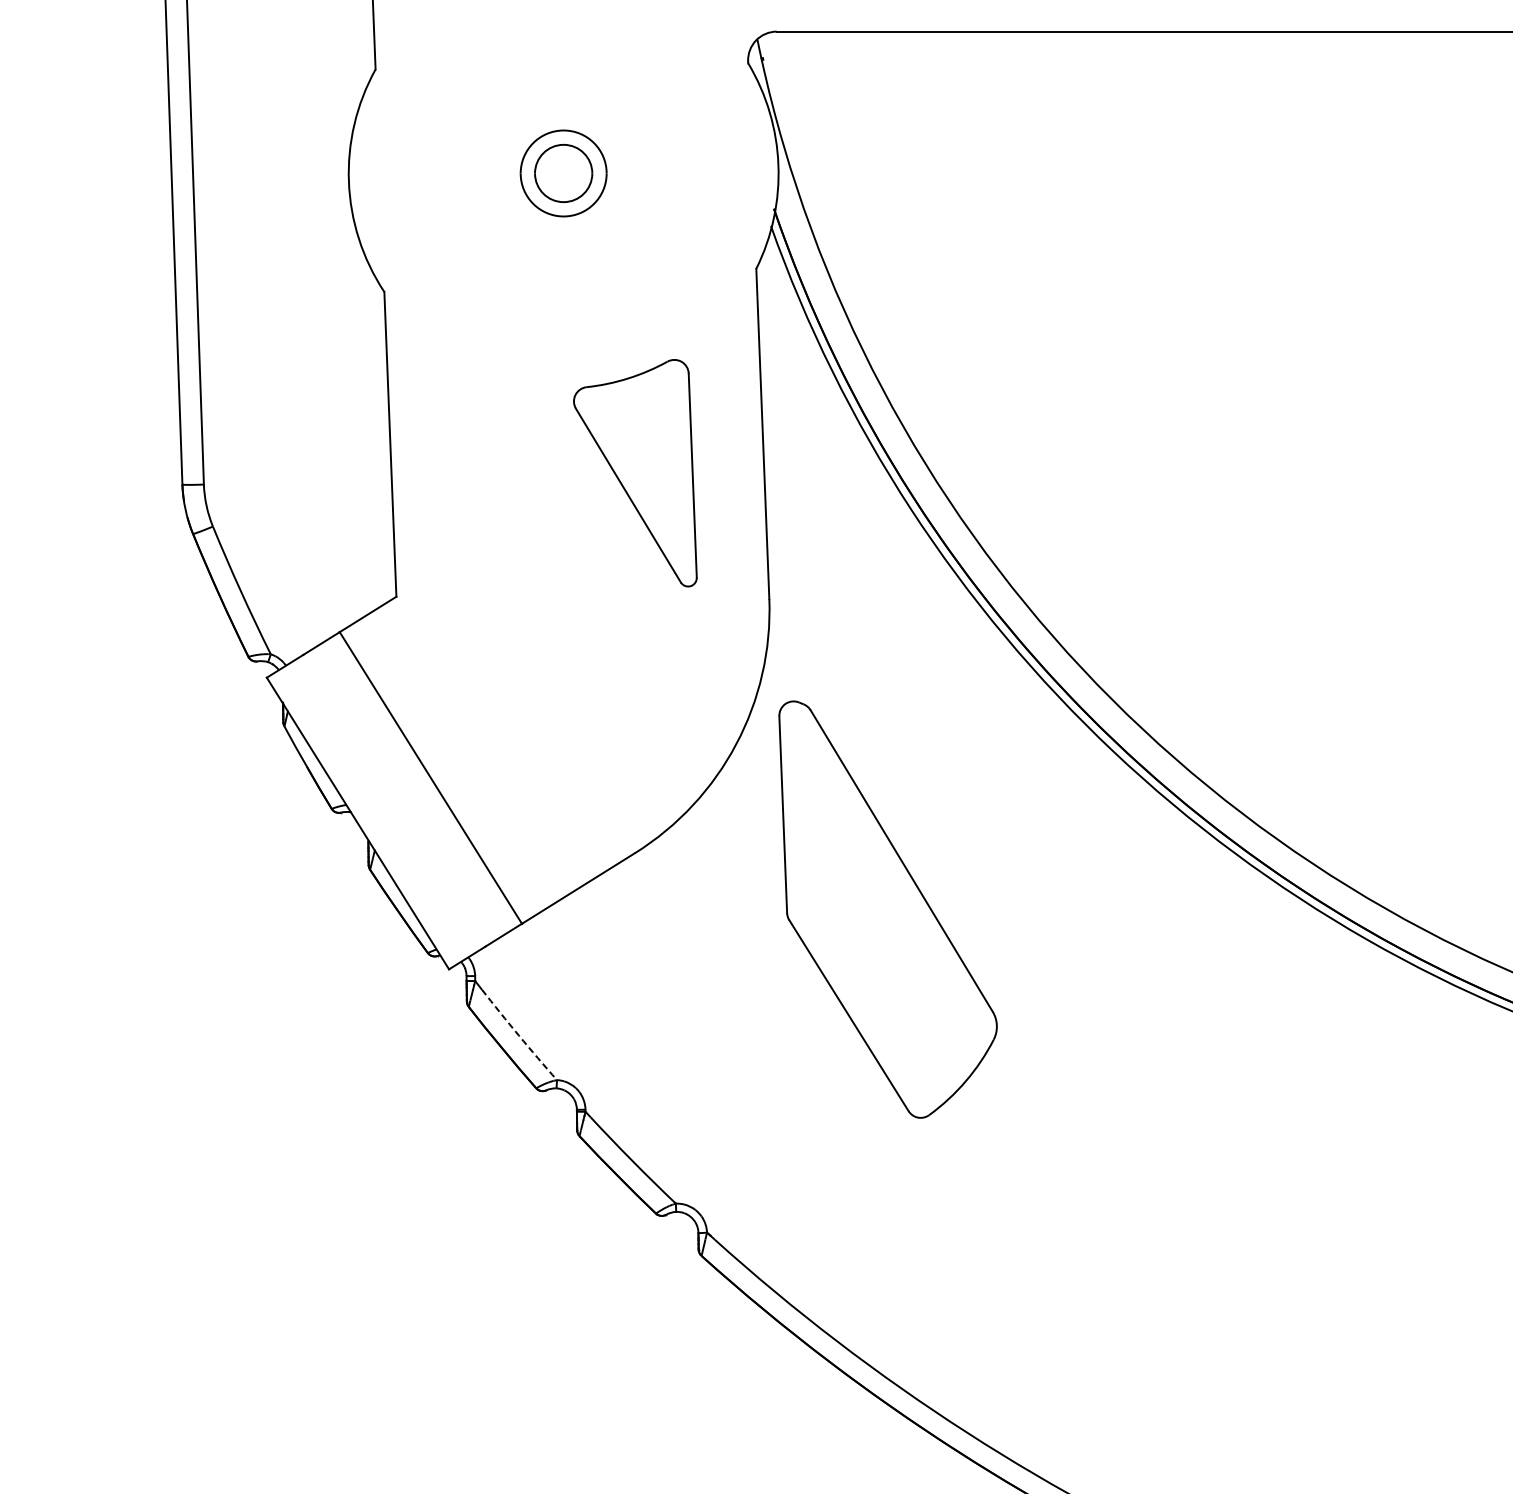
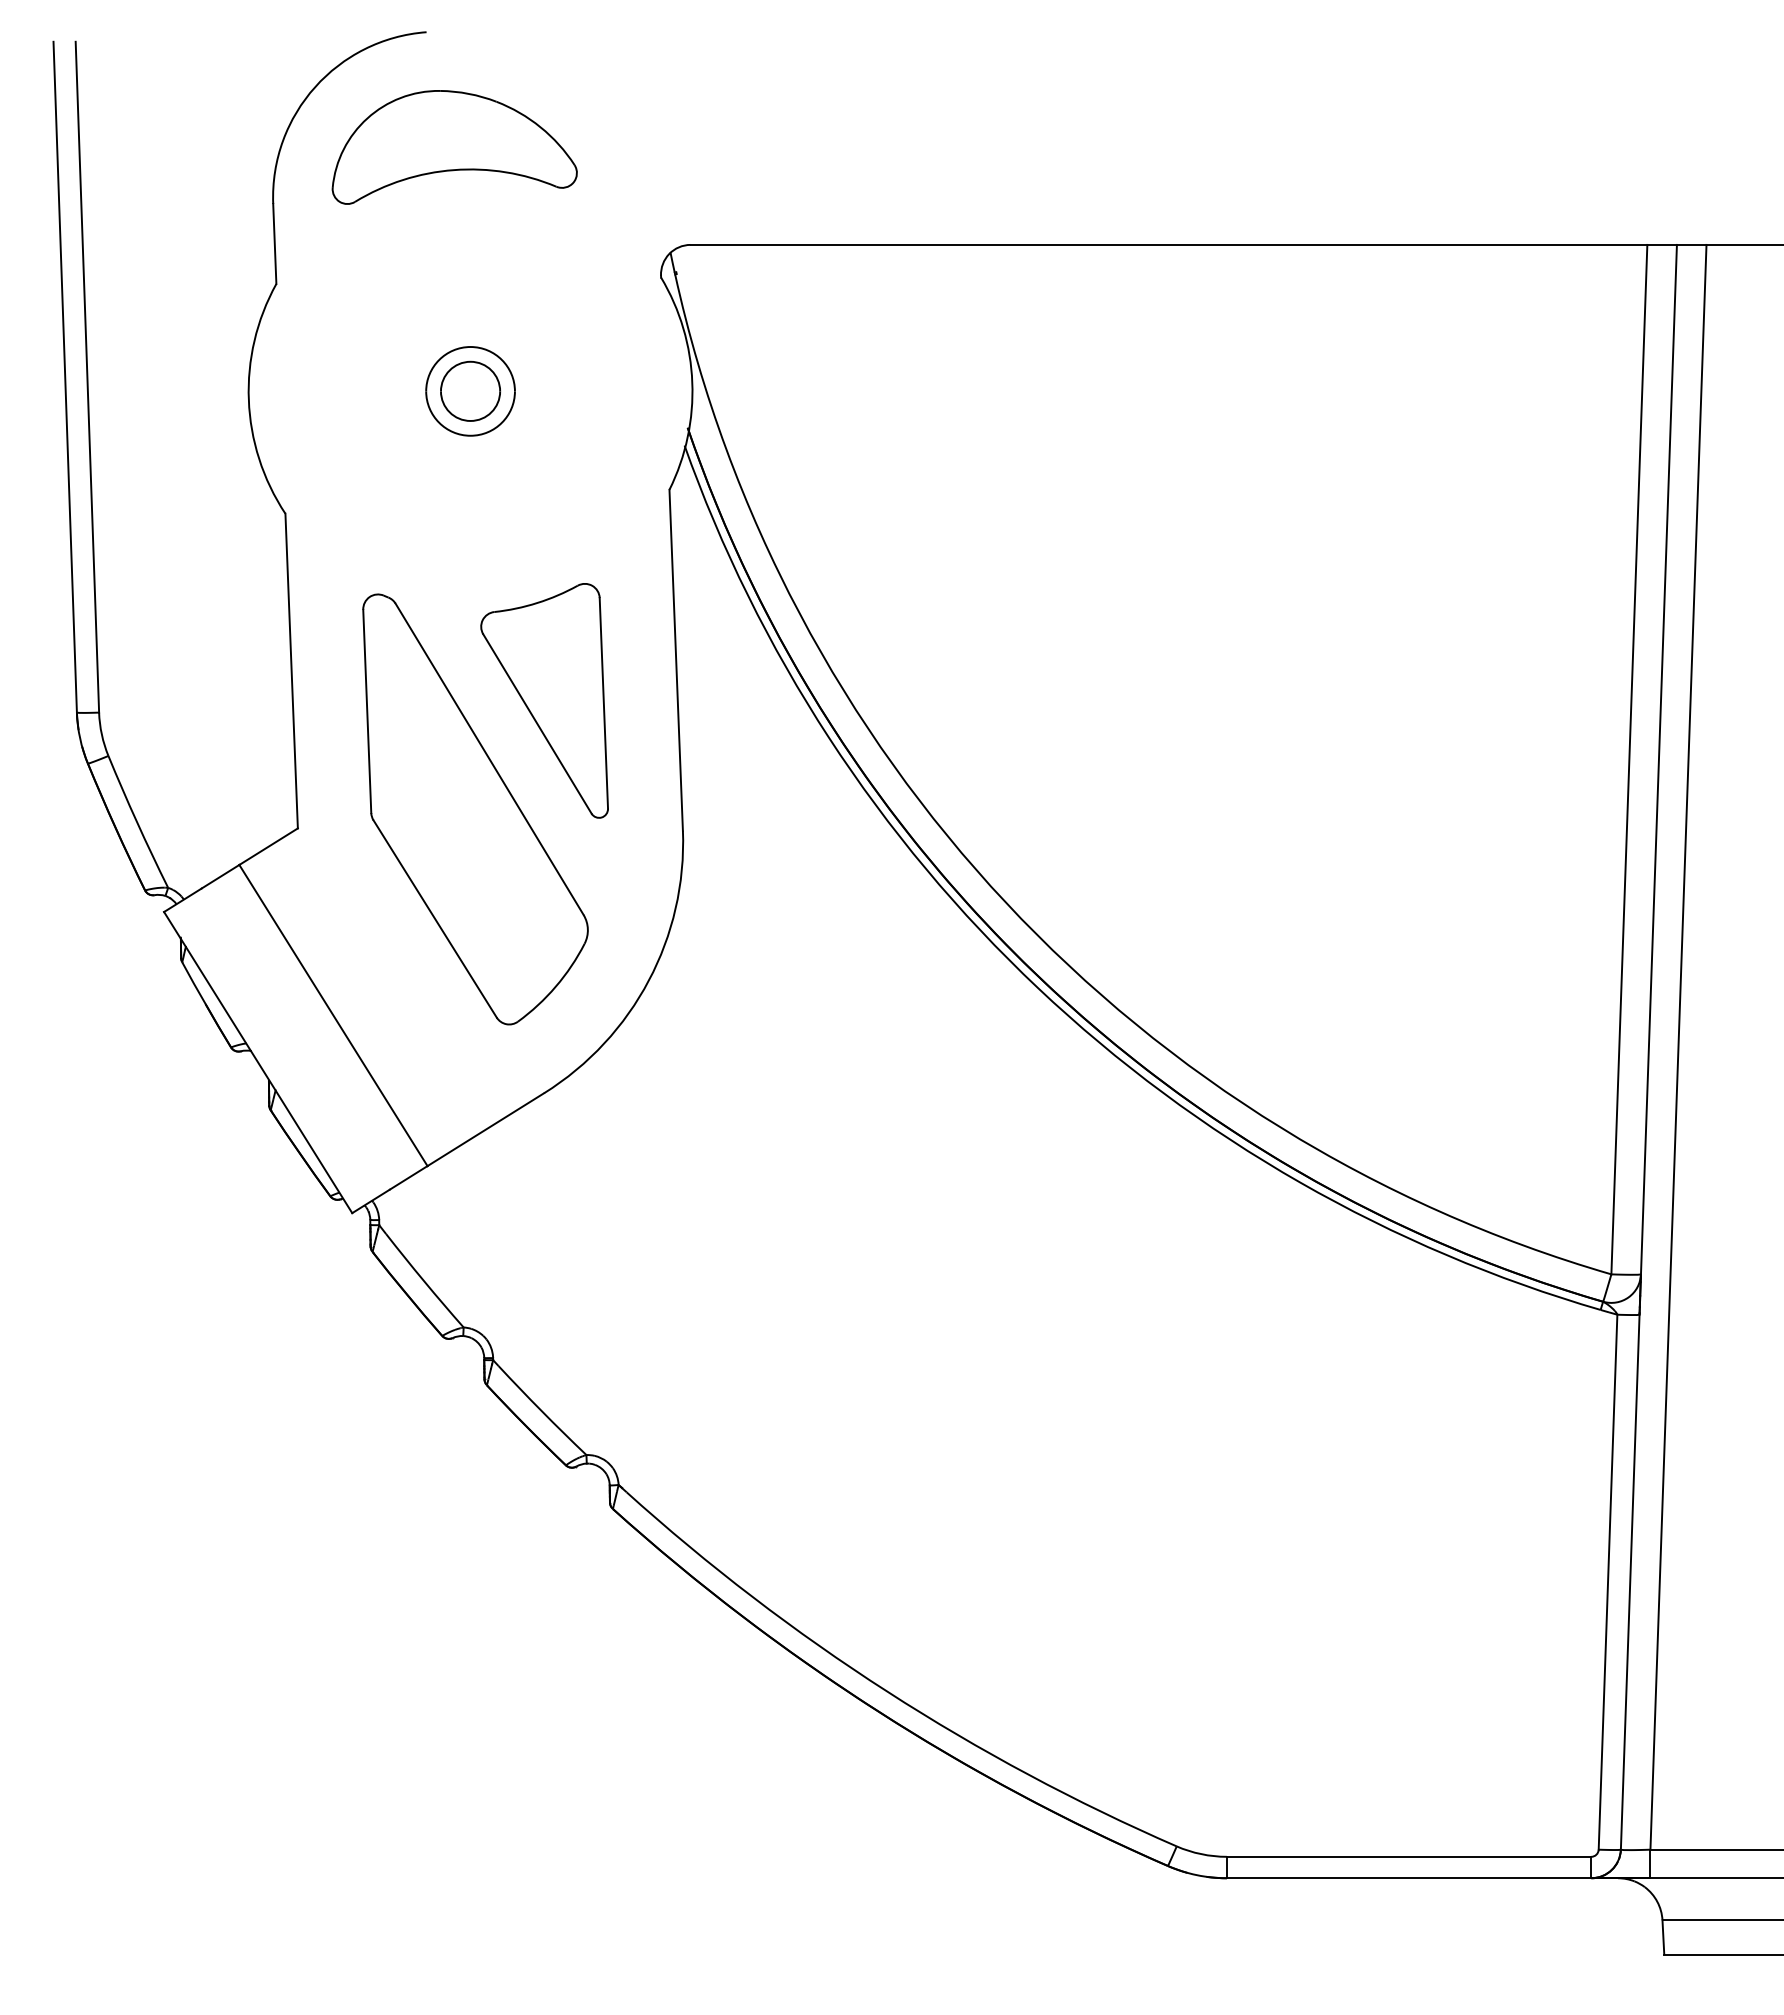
part: (888, 909) -> (475, 809), moved
arc: (519, 1035) -> (424, 1281), dashed -> solid

